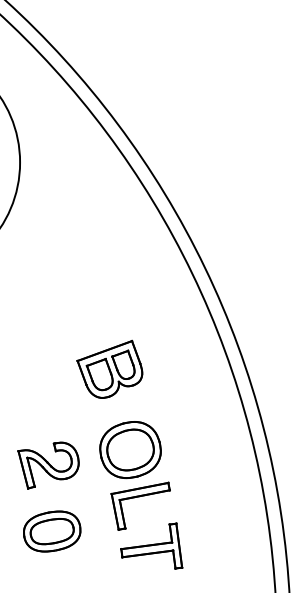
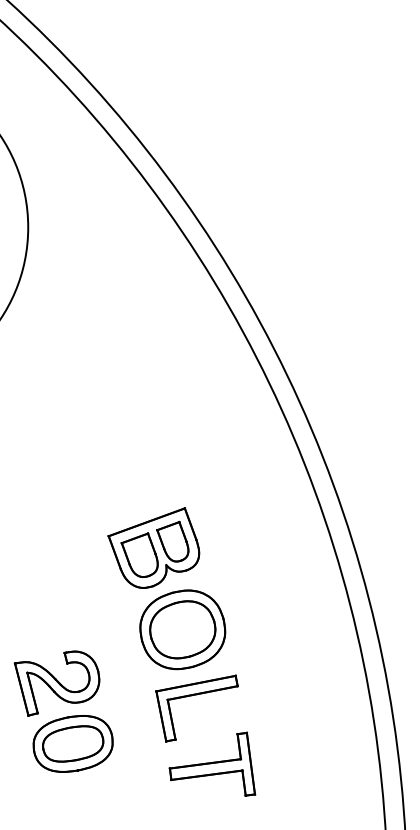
part: (109, 369) -> (153, 547), moved
part: (48, 465) -> (56, 683), moved

